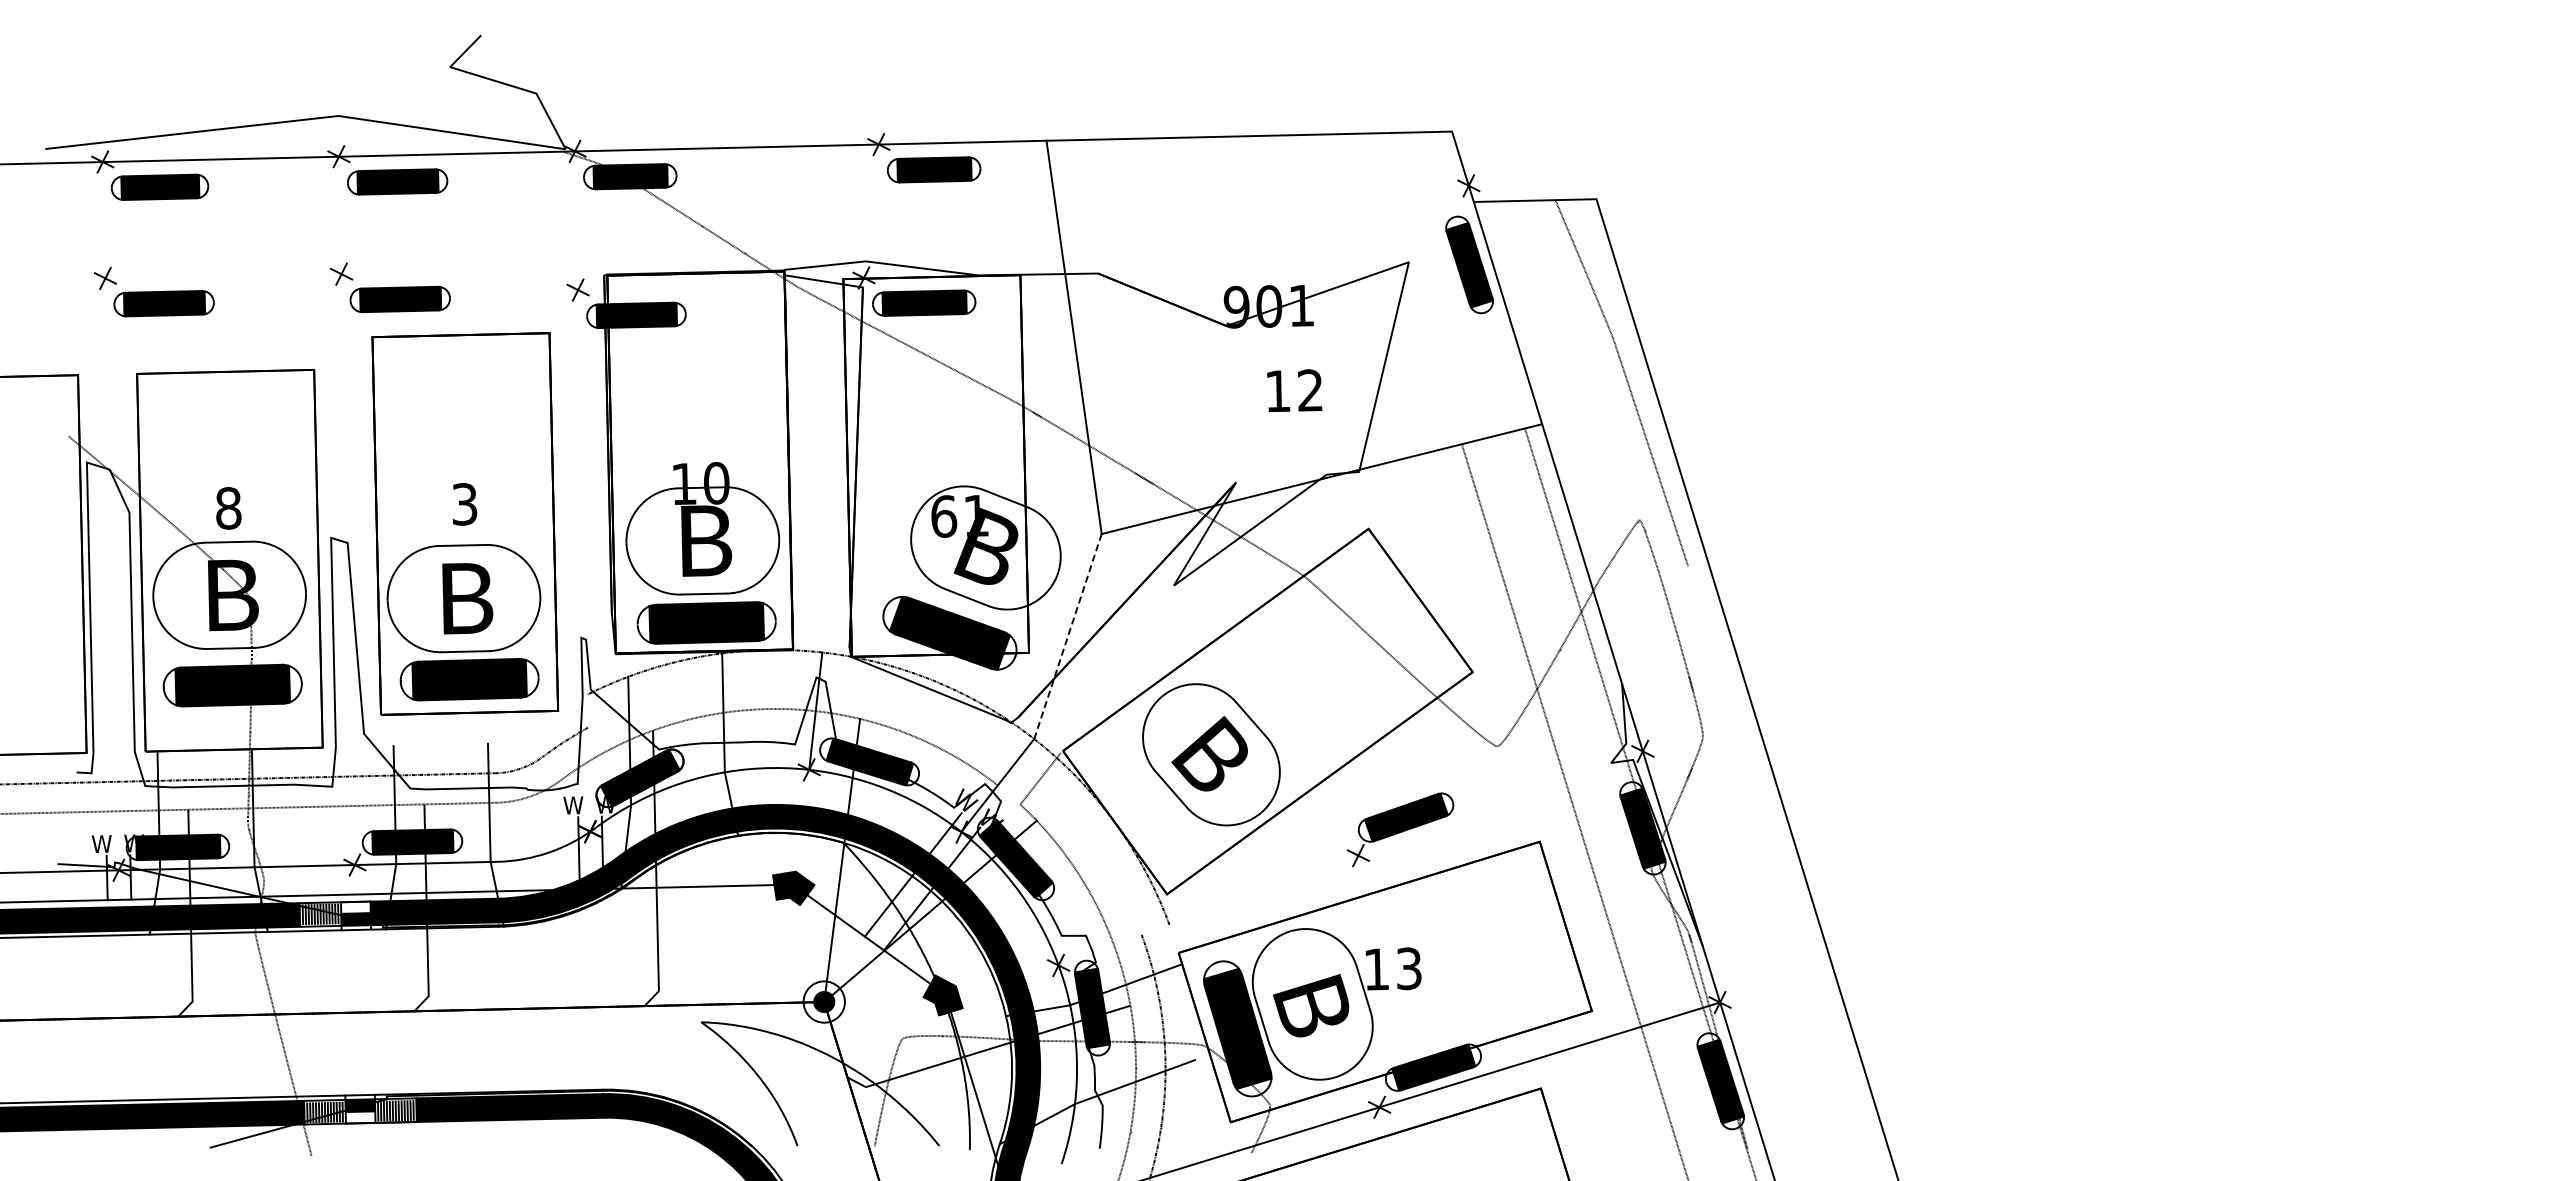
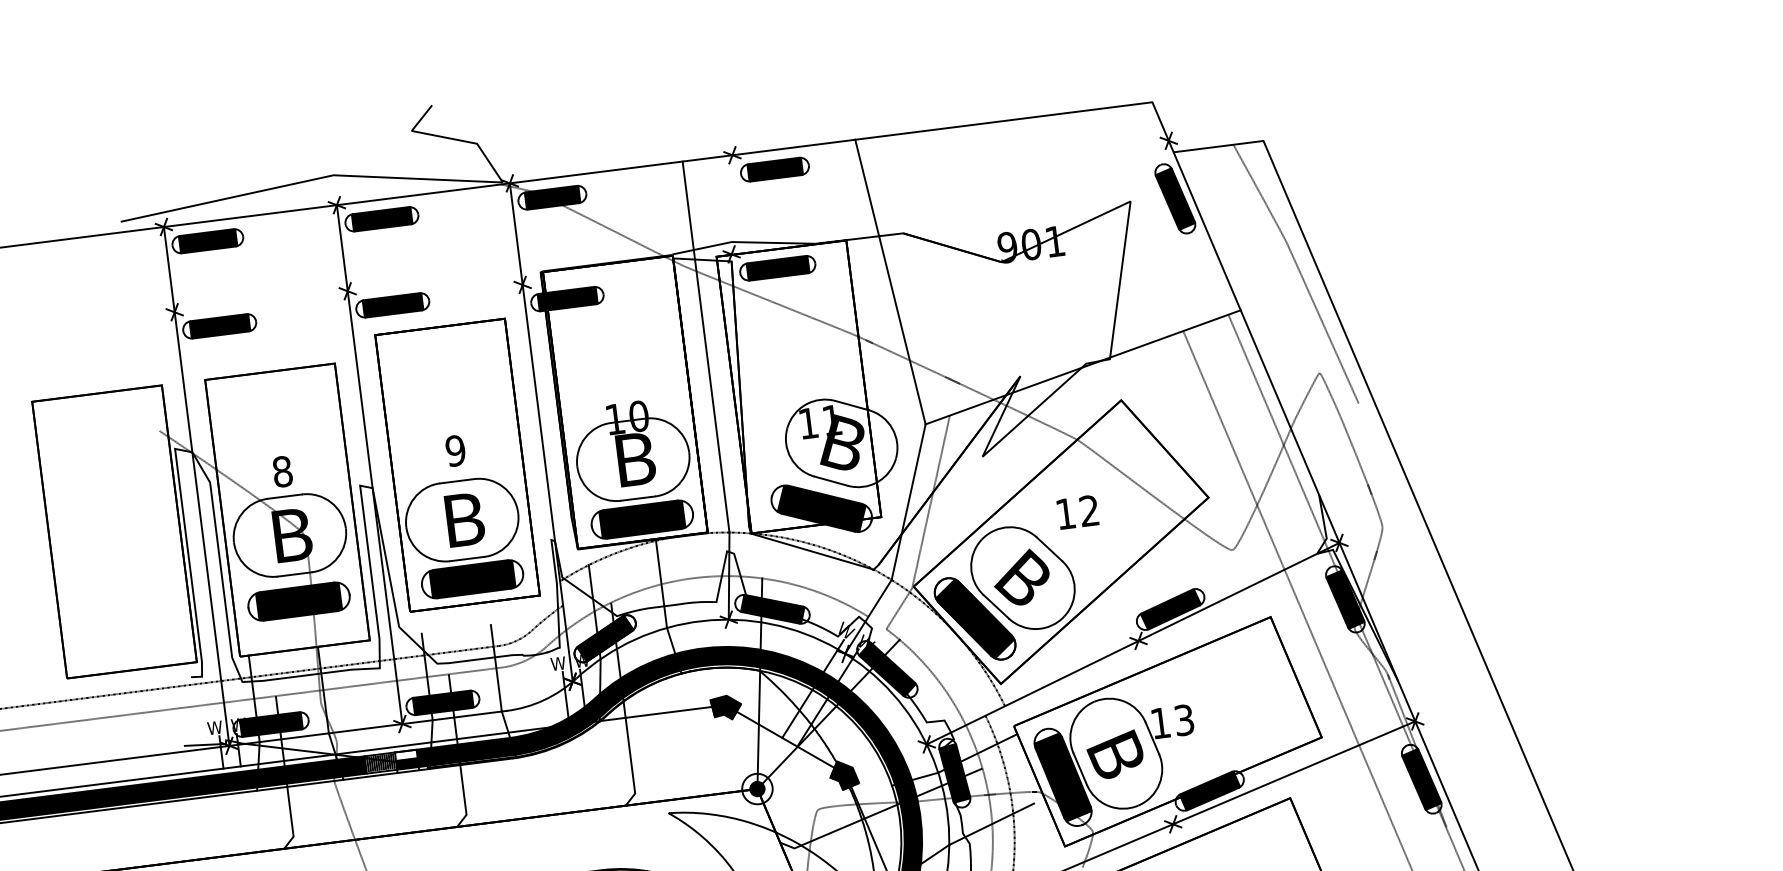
text: (1294, 390) -> (1077, 512), moved
line: (816, 399) -> (706, 347), added
line: (582, 491) -> (541, 432), added
text: (464, 504) -> (455, 451), 3 -> 9
line: (346, 510) -> (369, 464), added
line: (110, 516) -> (196, 486), added
text: (944, 516) -> (808, 423), 61 -> 11
line: (1068, 636) -> (909, 502), dashed -> solid
line: (1097, 639) -> (930, 502), added
part: (1141, 802) -> (975, 618), added
line: (1350, 858) -> (1132, 643), added

